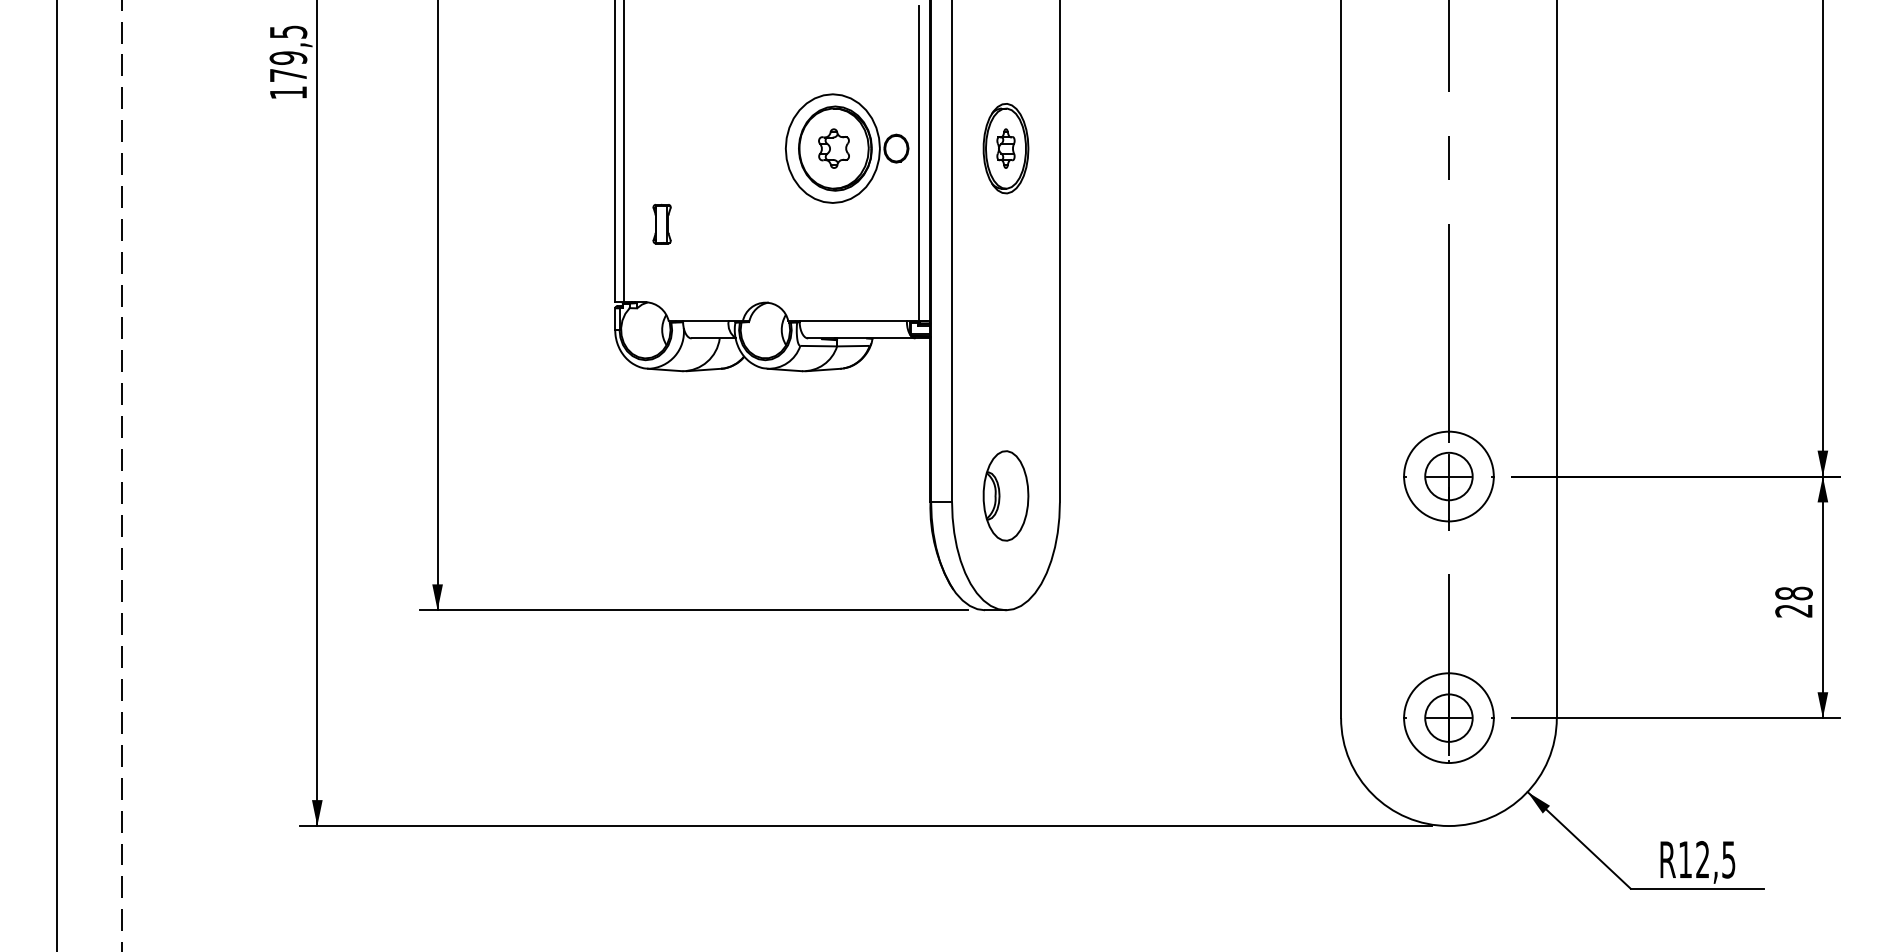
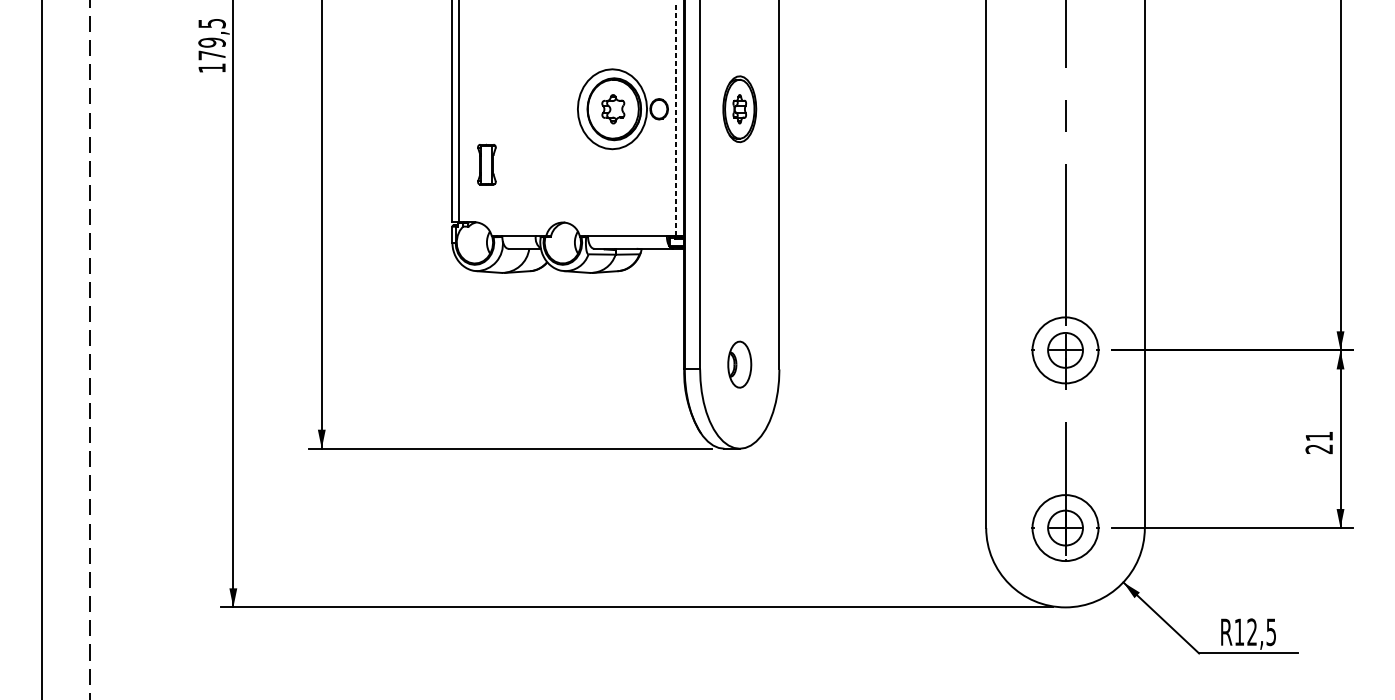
line: (918, 164) -> (675, 120), solid -> dashed
part: (661, 224) -> (486, 165), size x1.4
part: (1005, 495) -> (739, 364), size x0.7
text: (1793, 593) -> (1318, 436), 28 -> 21

